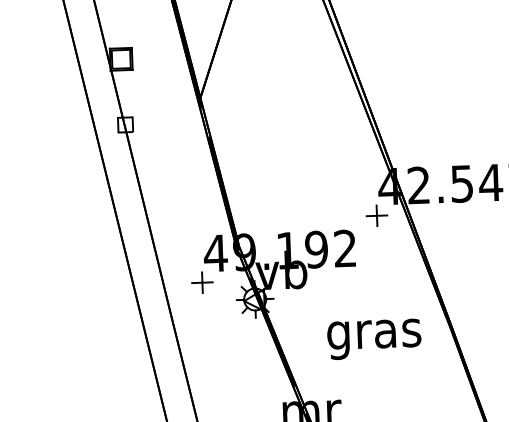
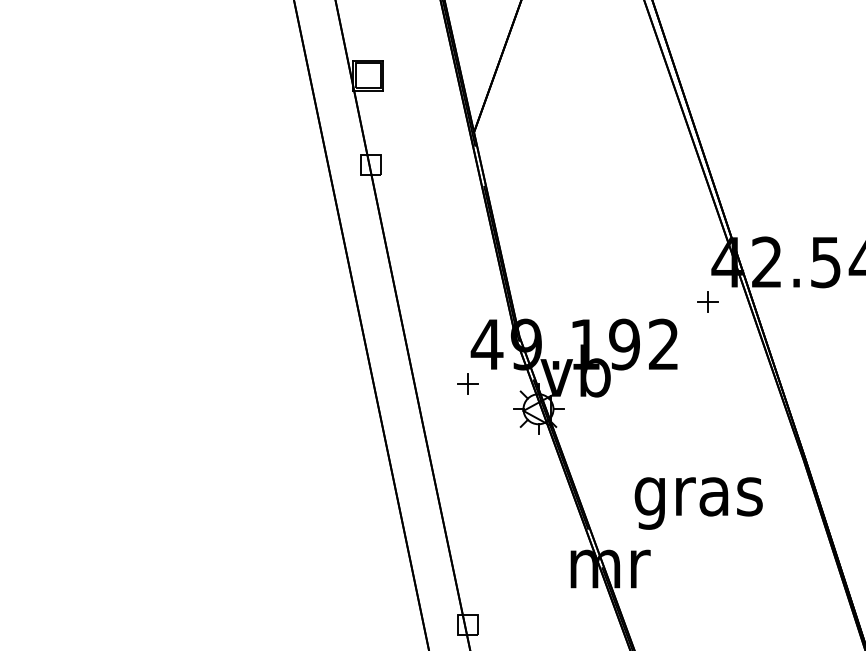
part: (376, 215) -> (707, 301), size x0.71
part: (202, 282) -> (467, 383), size x0.71
text: (374, 339) -> (698, 503), moved

